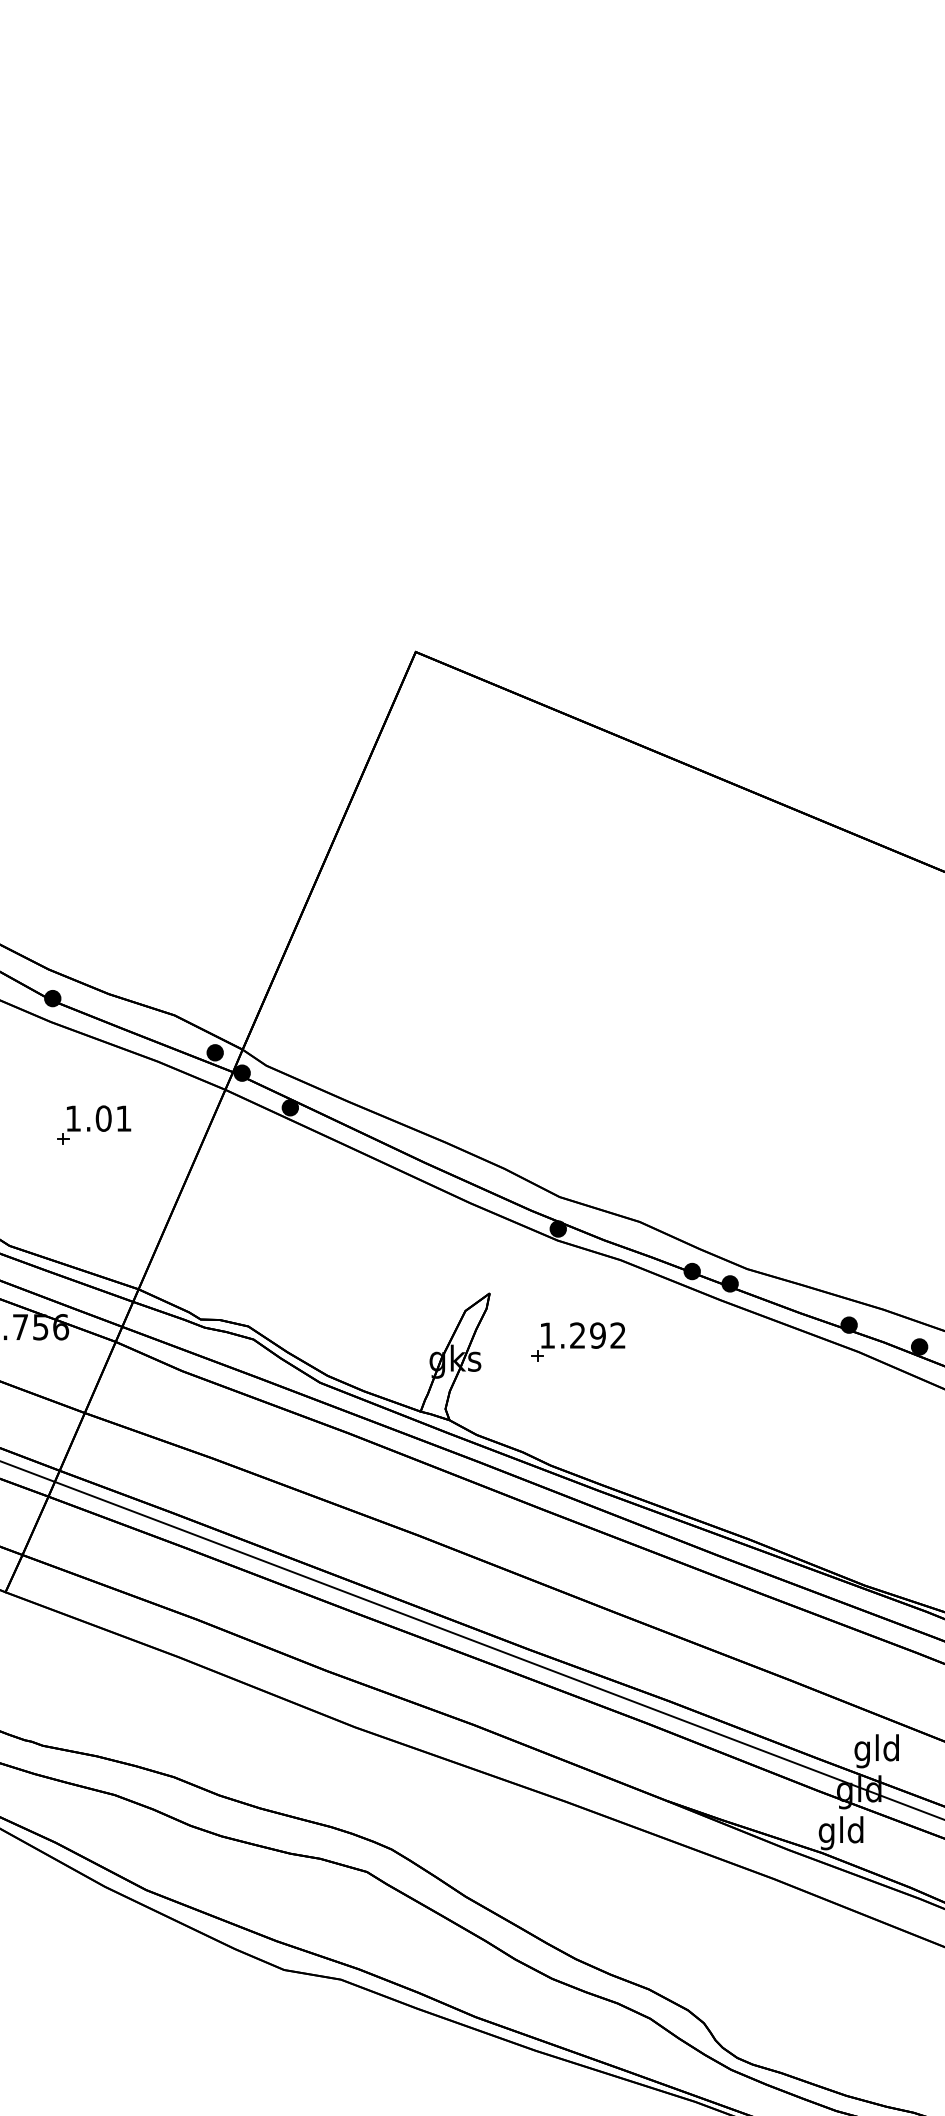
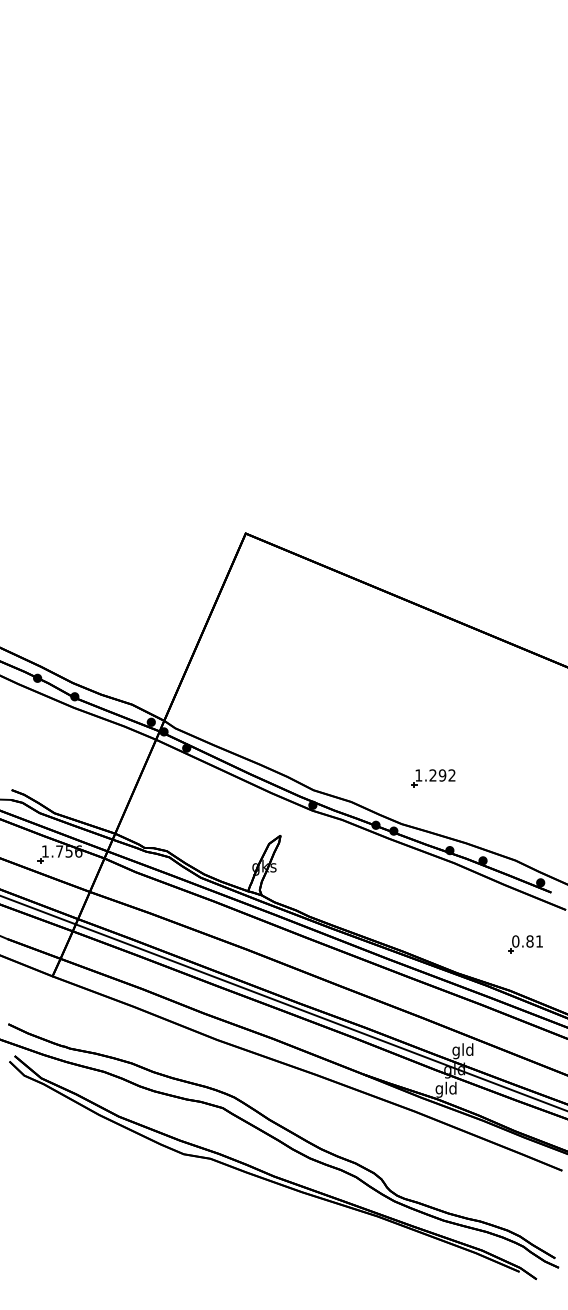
part: (92, 1125) -> (93, 756), removed
part: (578, 1341) -> (433, 778), moved

